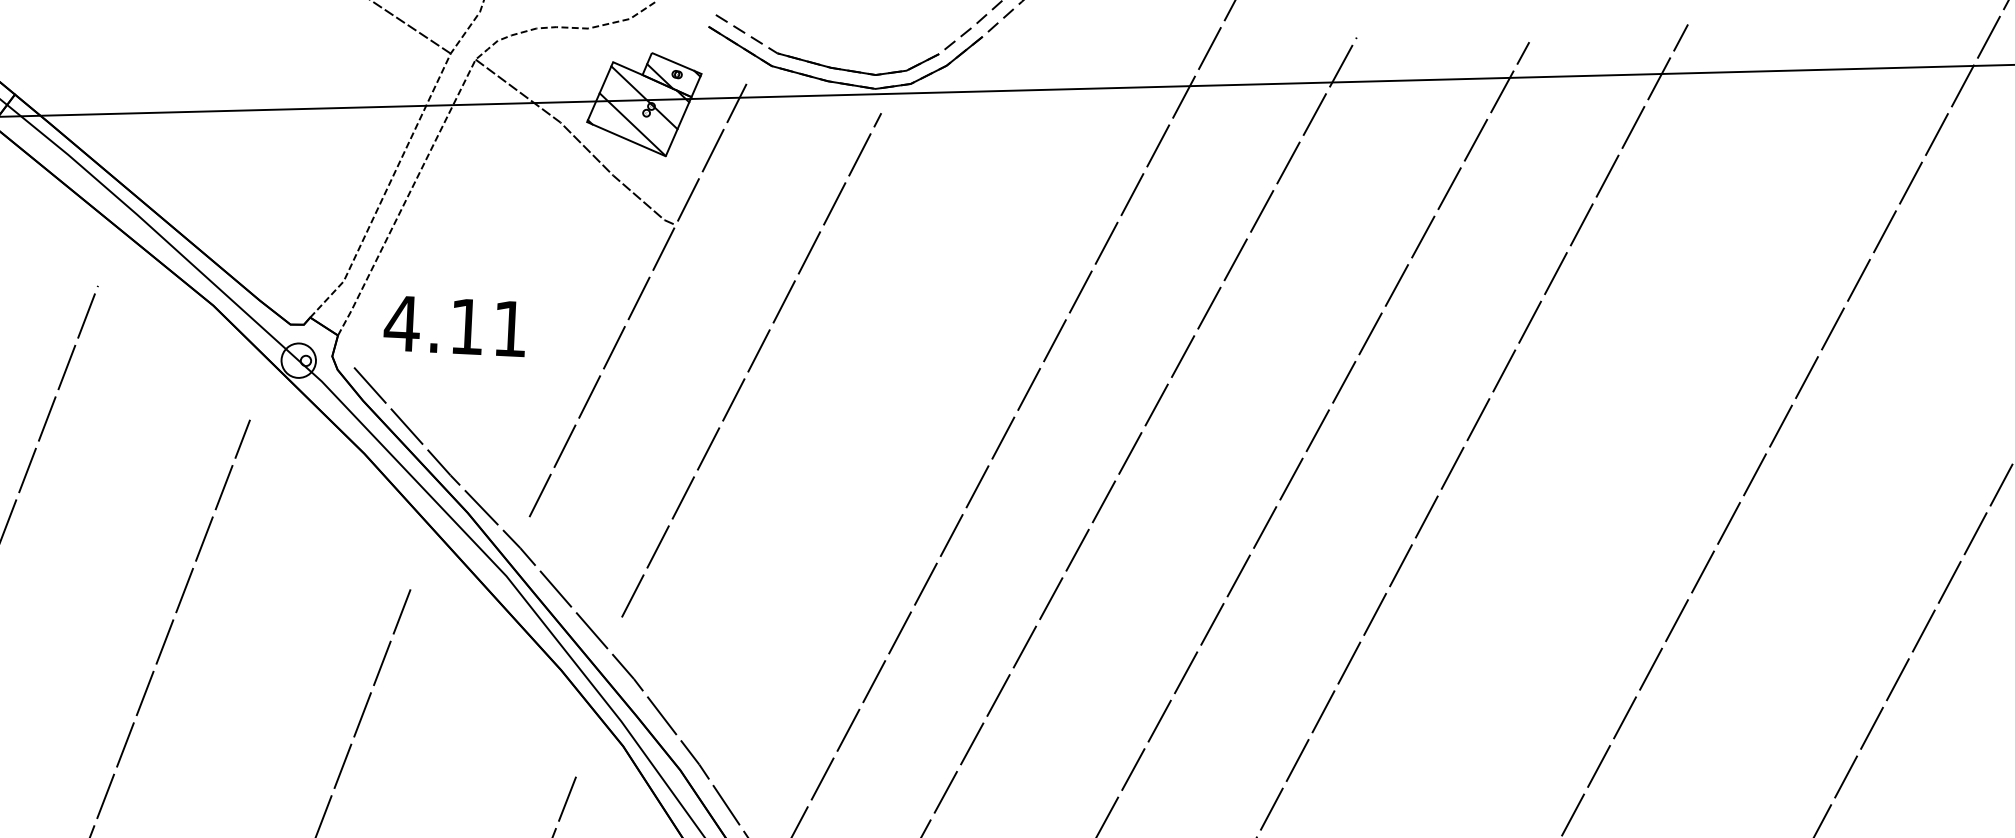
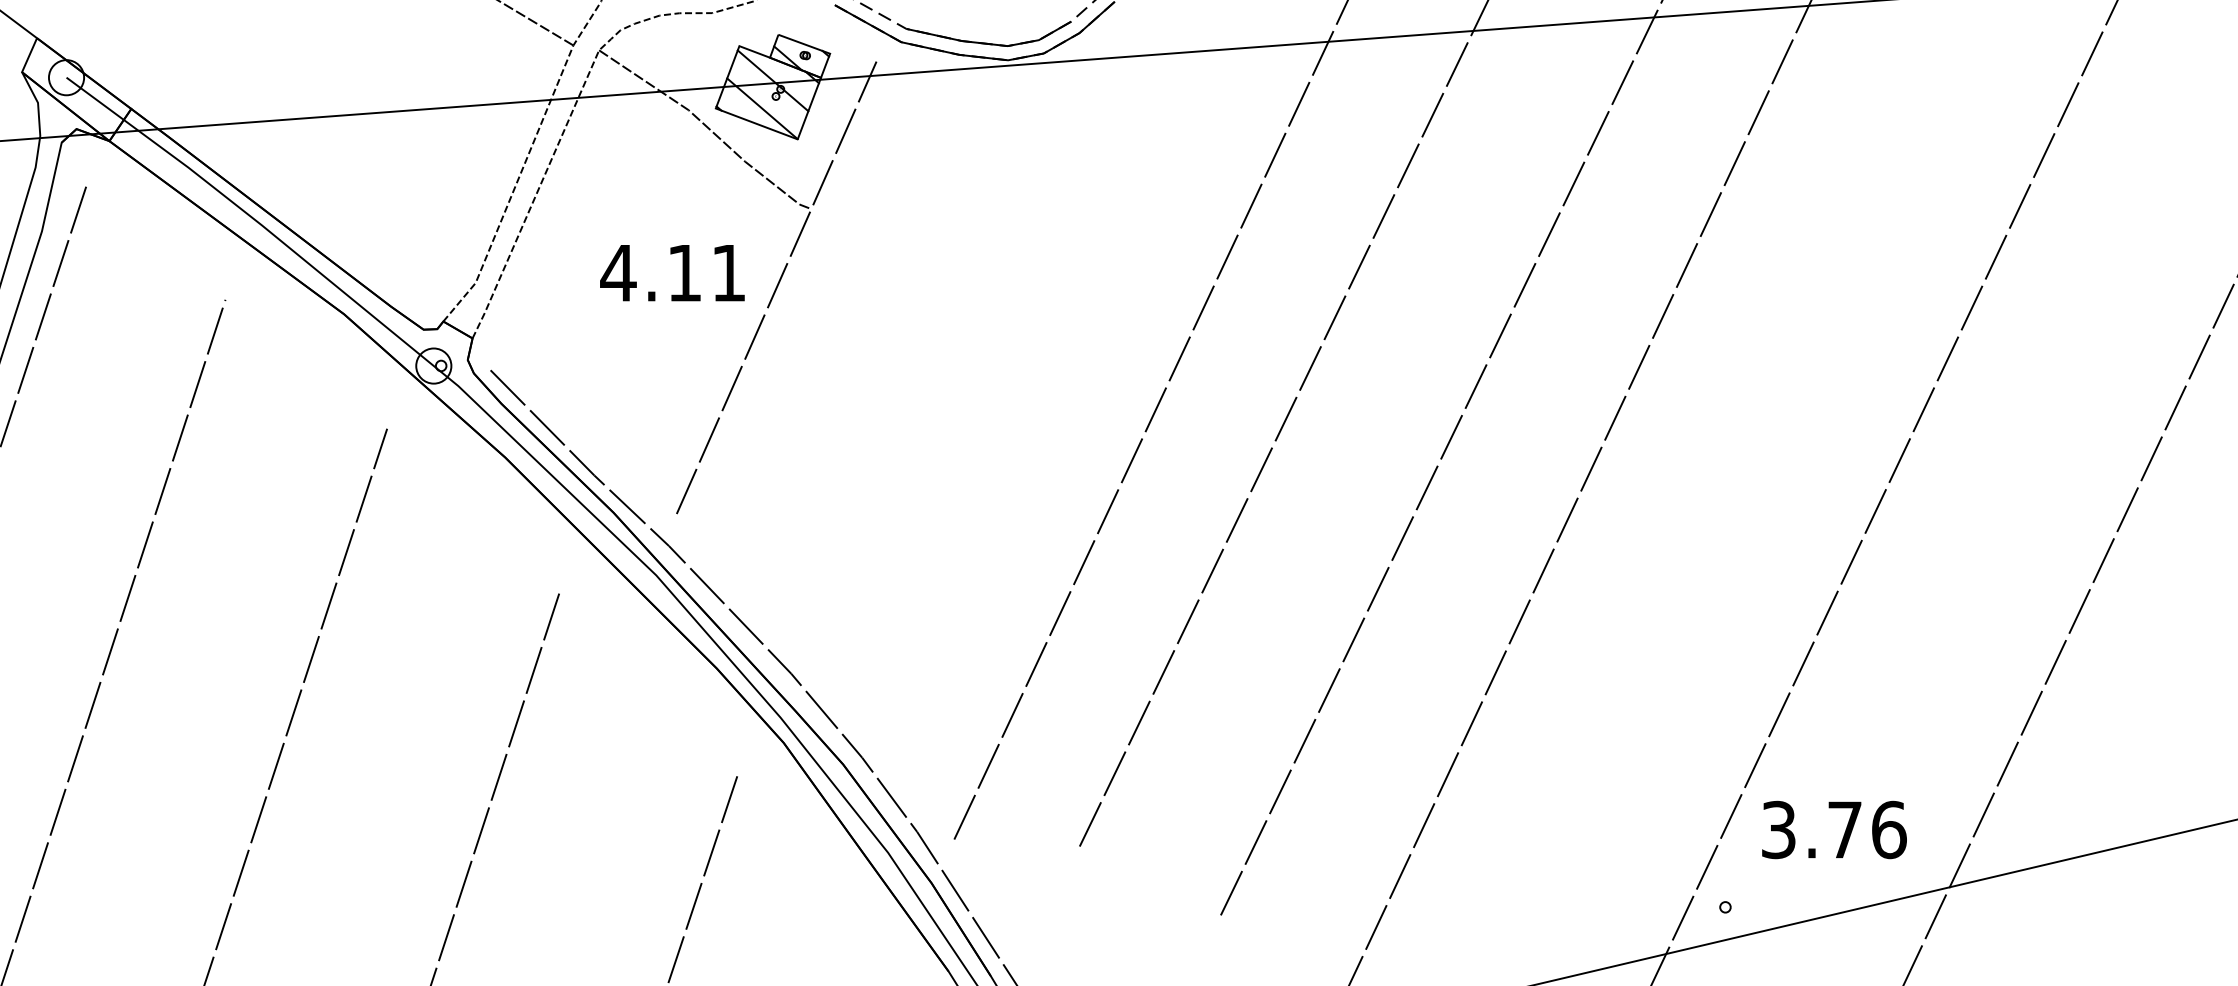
text: (455, 326) -> (672, 273), moved
line: (751, 364) -> (895, 347), removed

